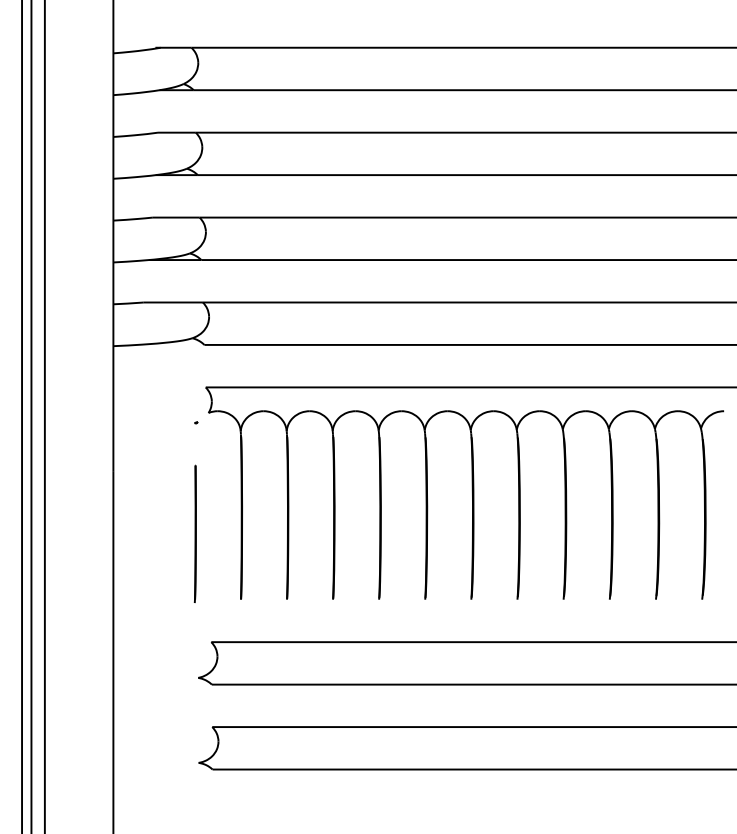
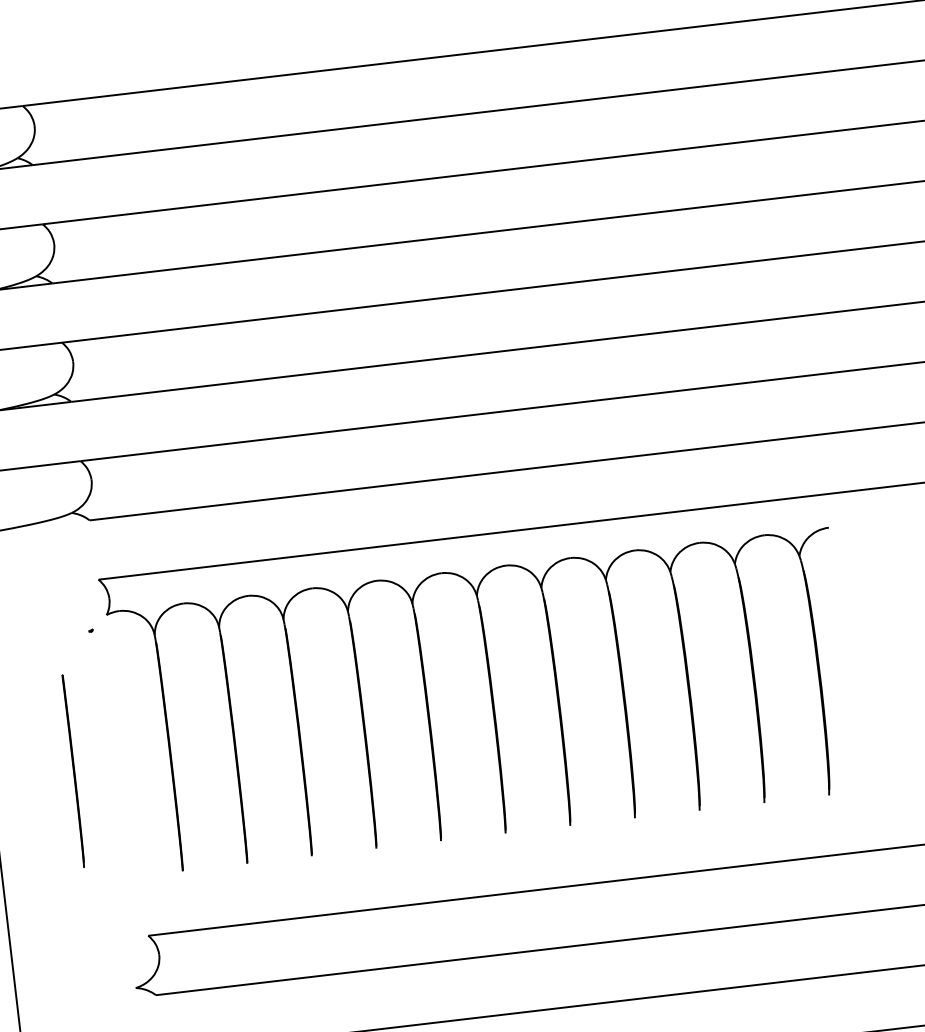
line: (194, 533) -> (72, 770), moved

